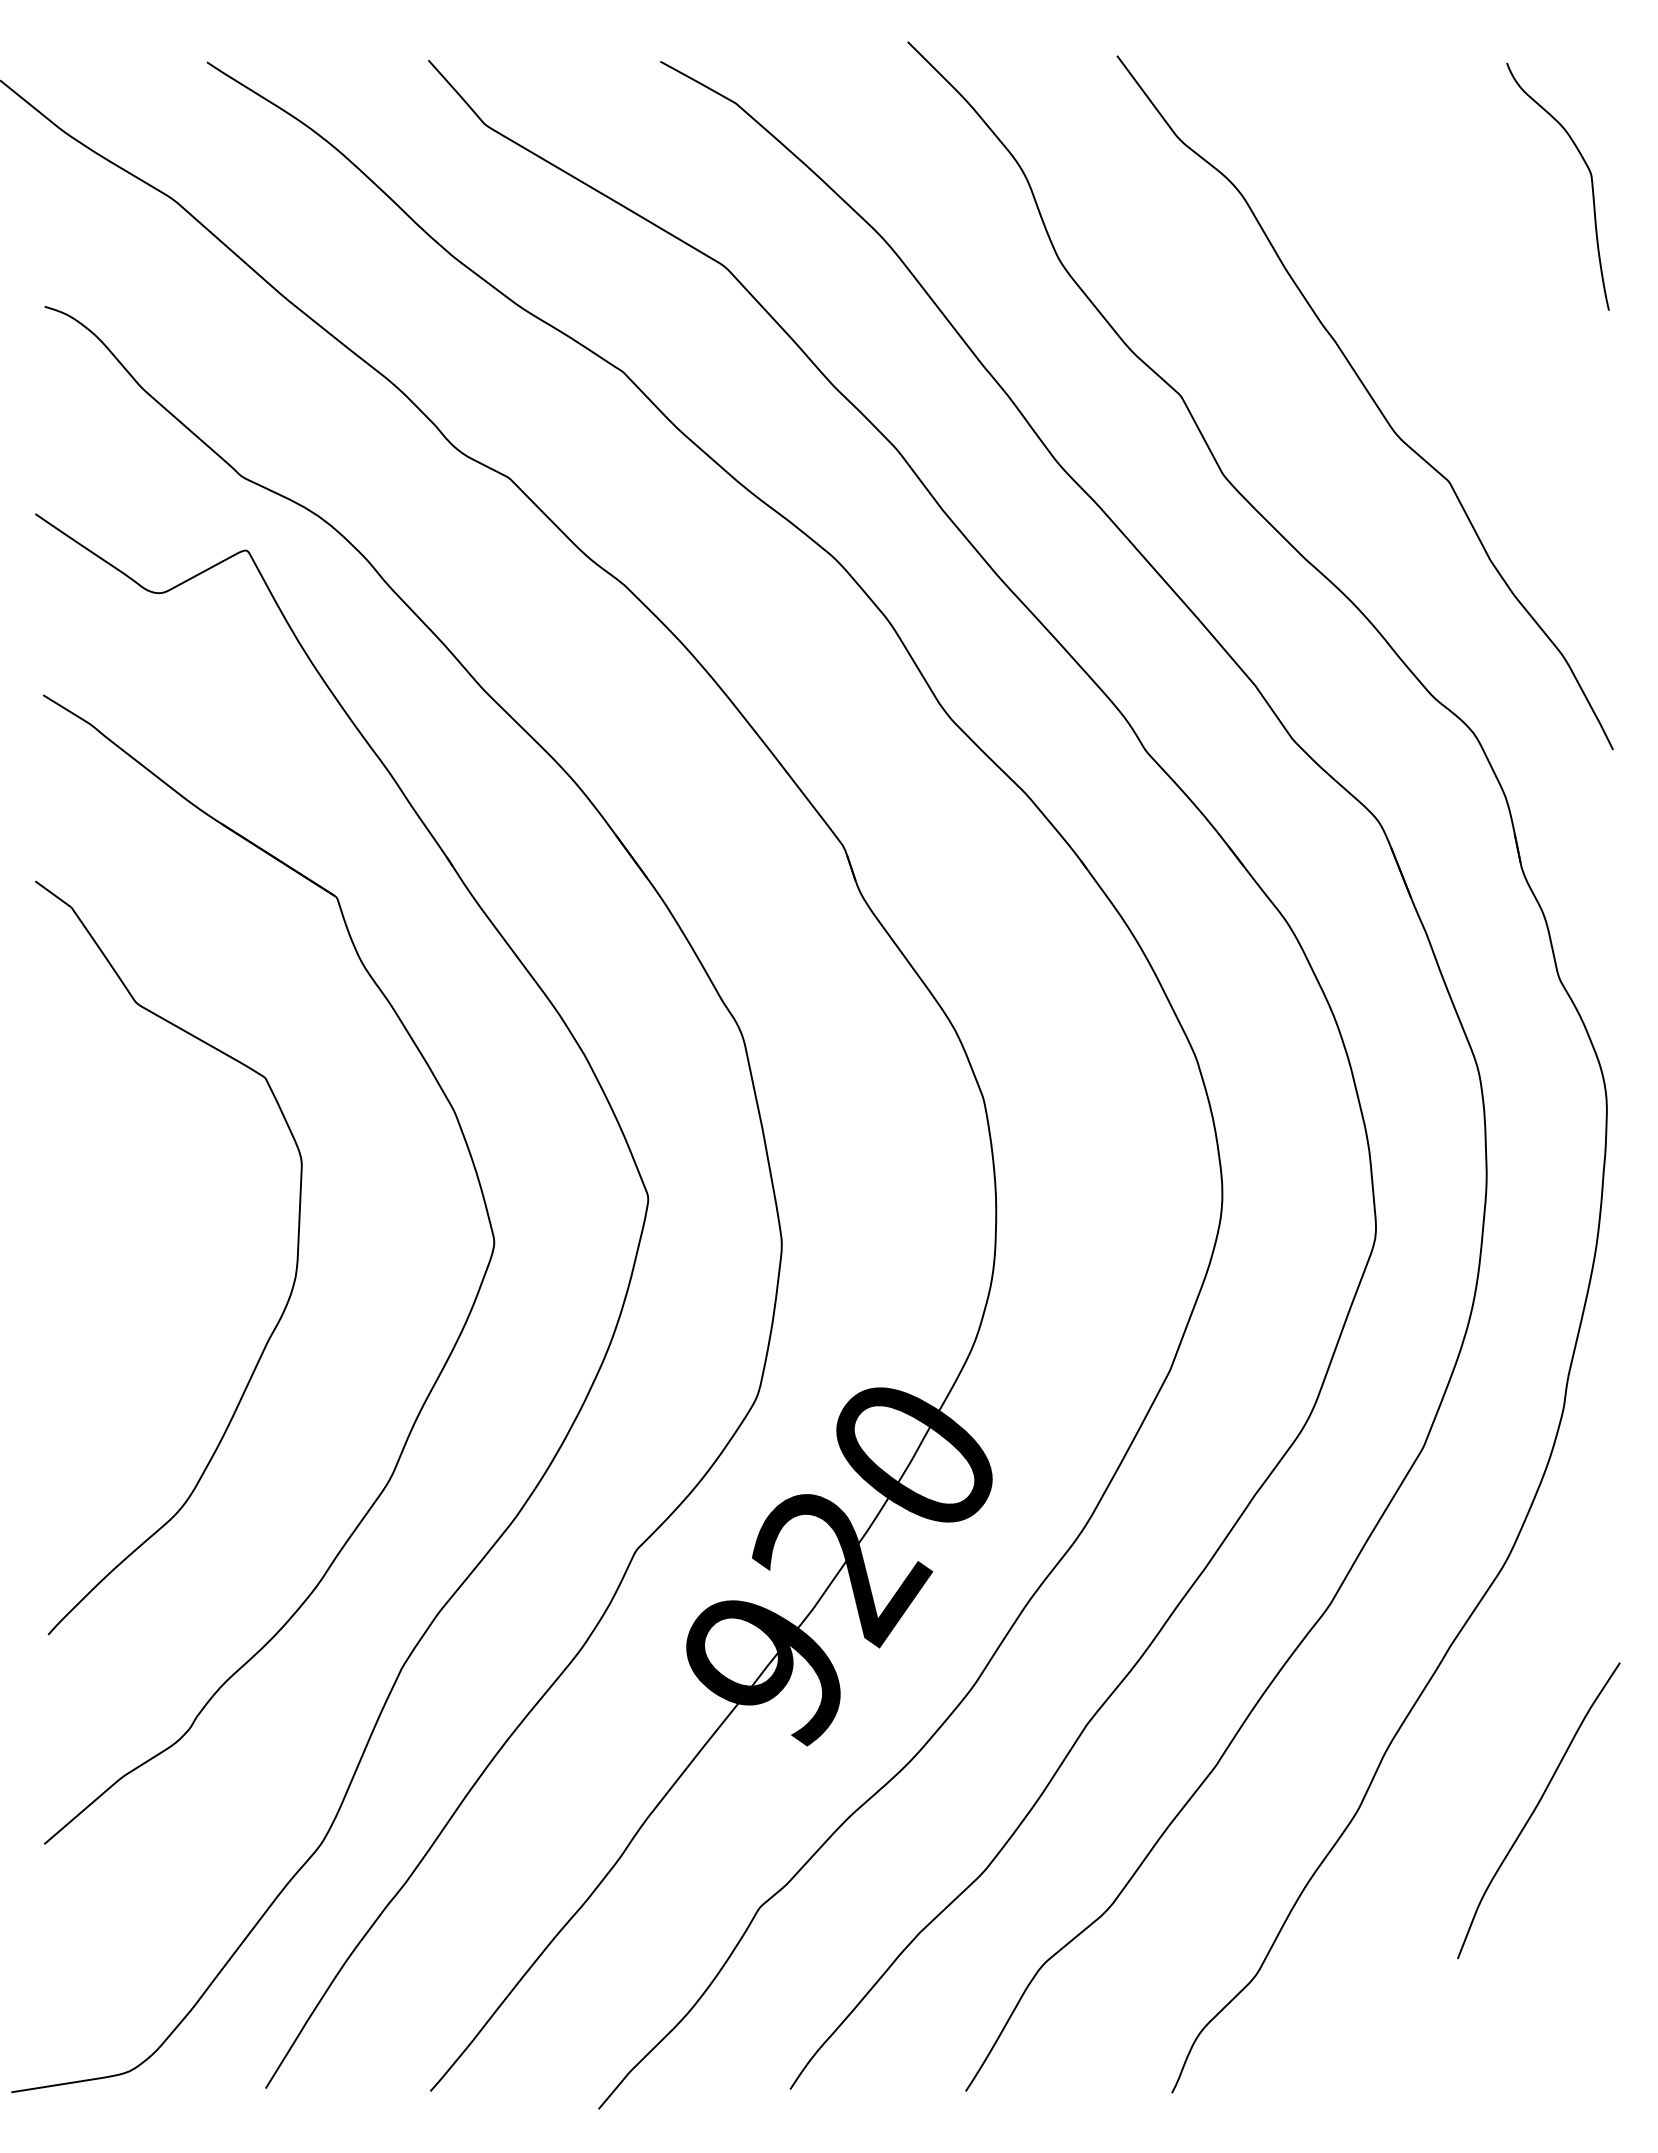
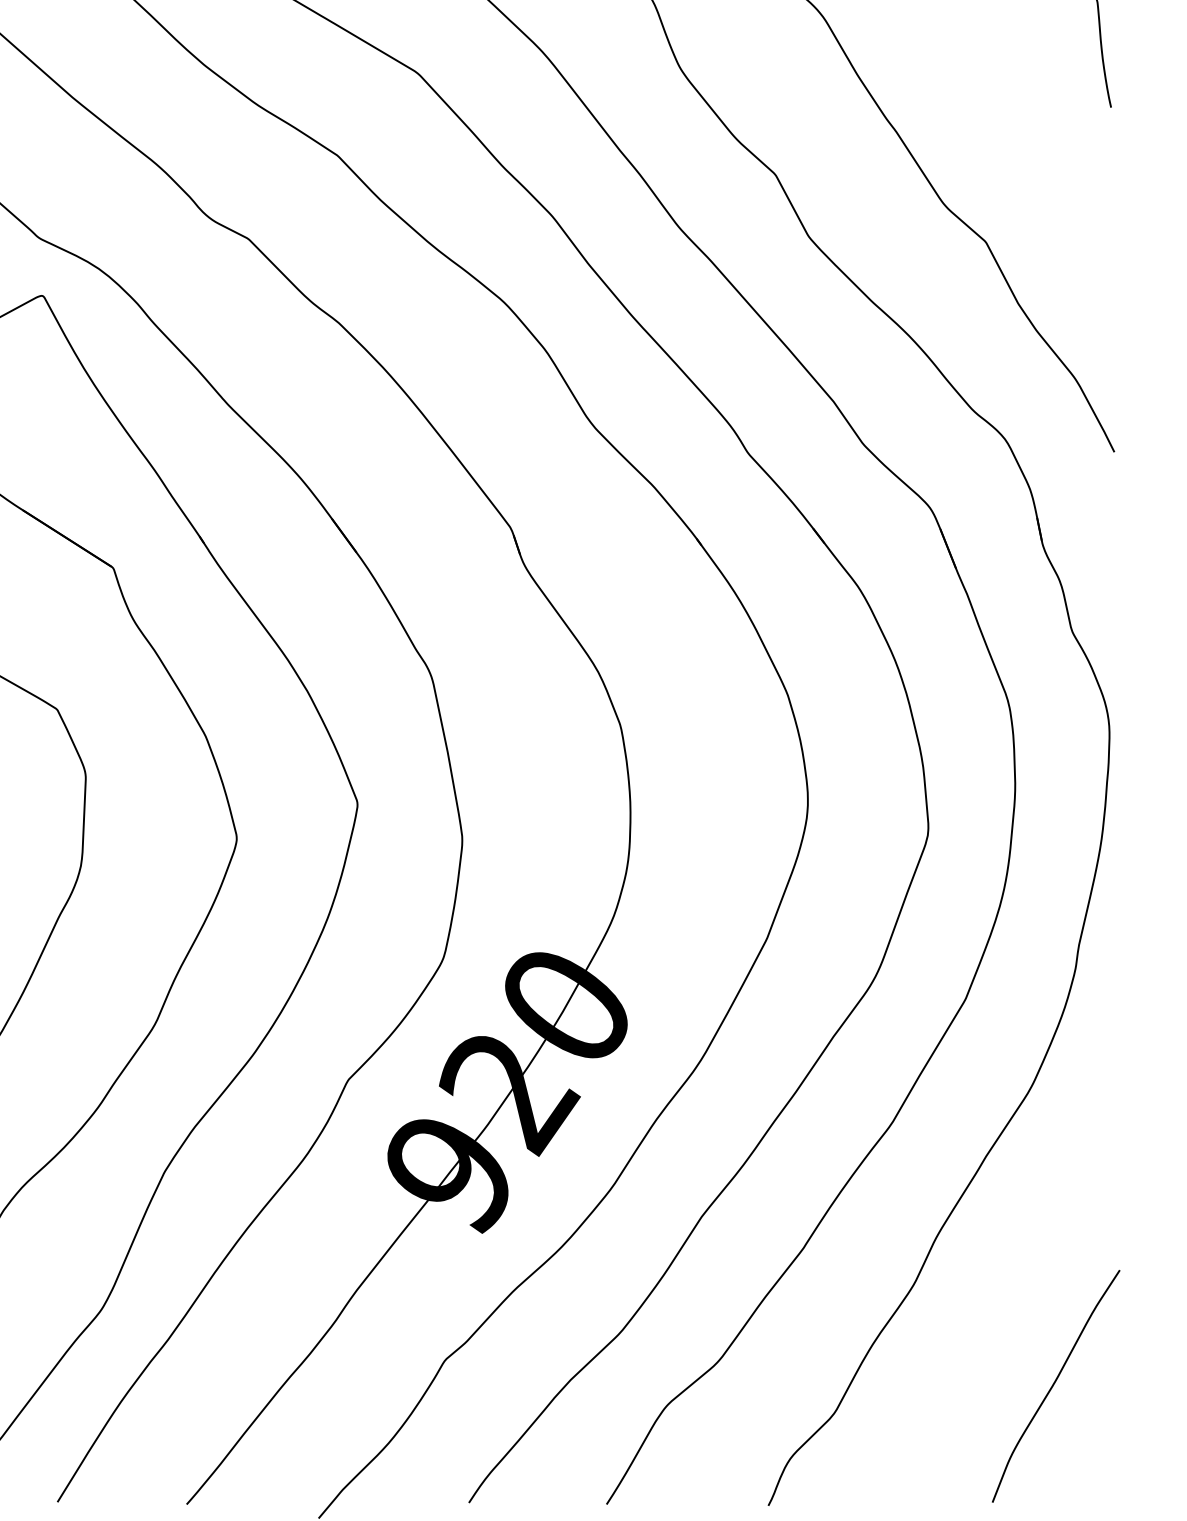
curve: (1536, 1808) -> (1054, 1384), moved

